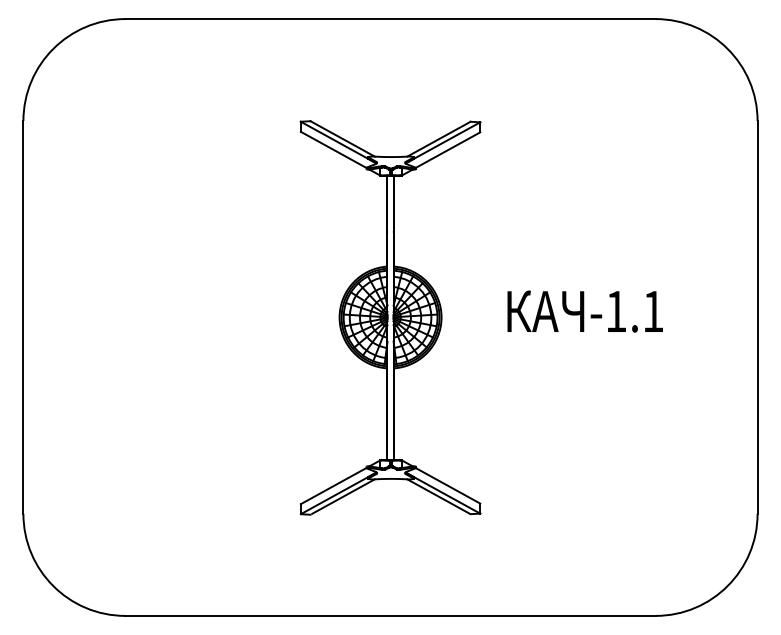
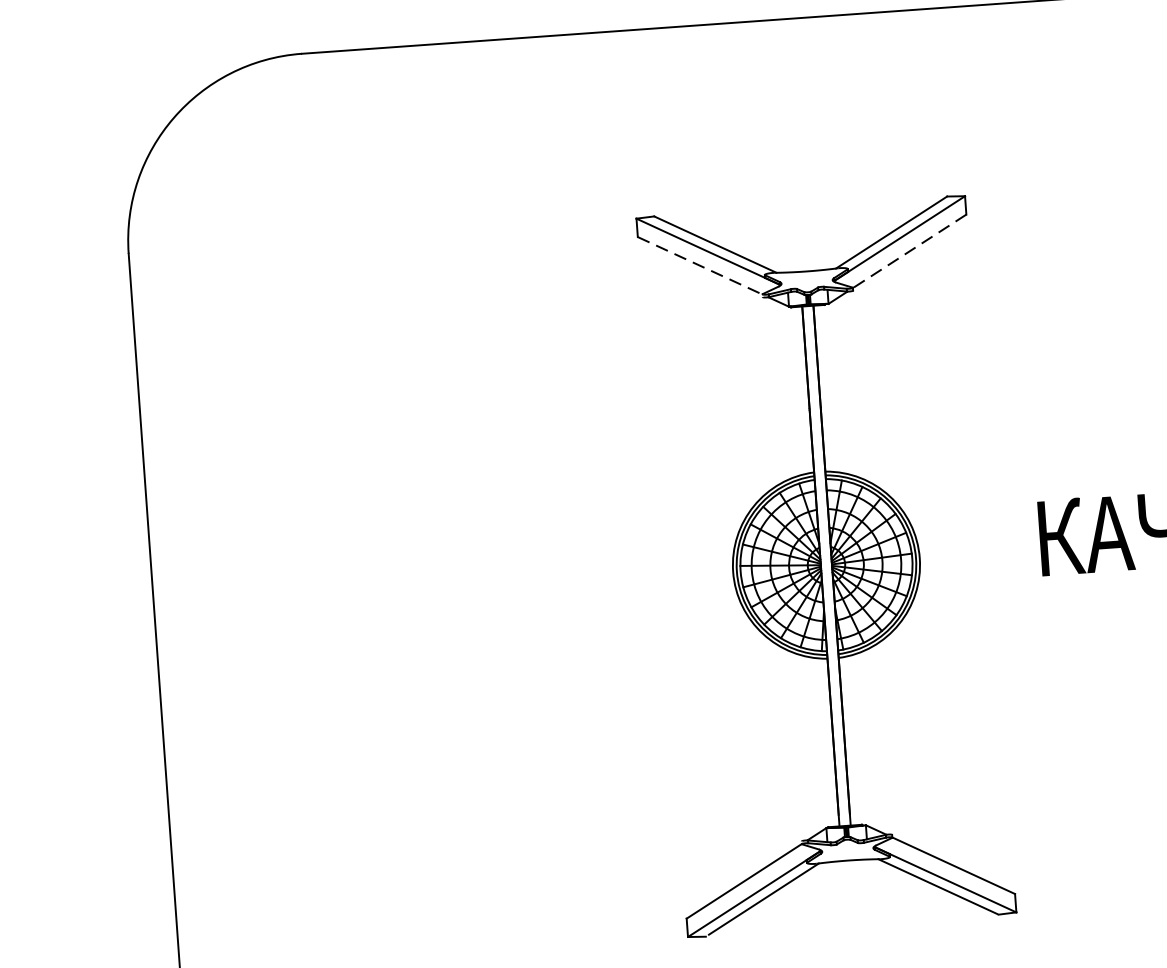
line: (334, 150) -> (701, 266), solid -> dashed
line: (448, 150) -> (910, 251), solid -> dashed

